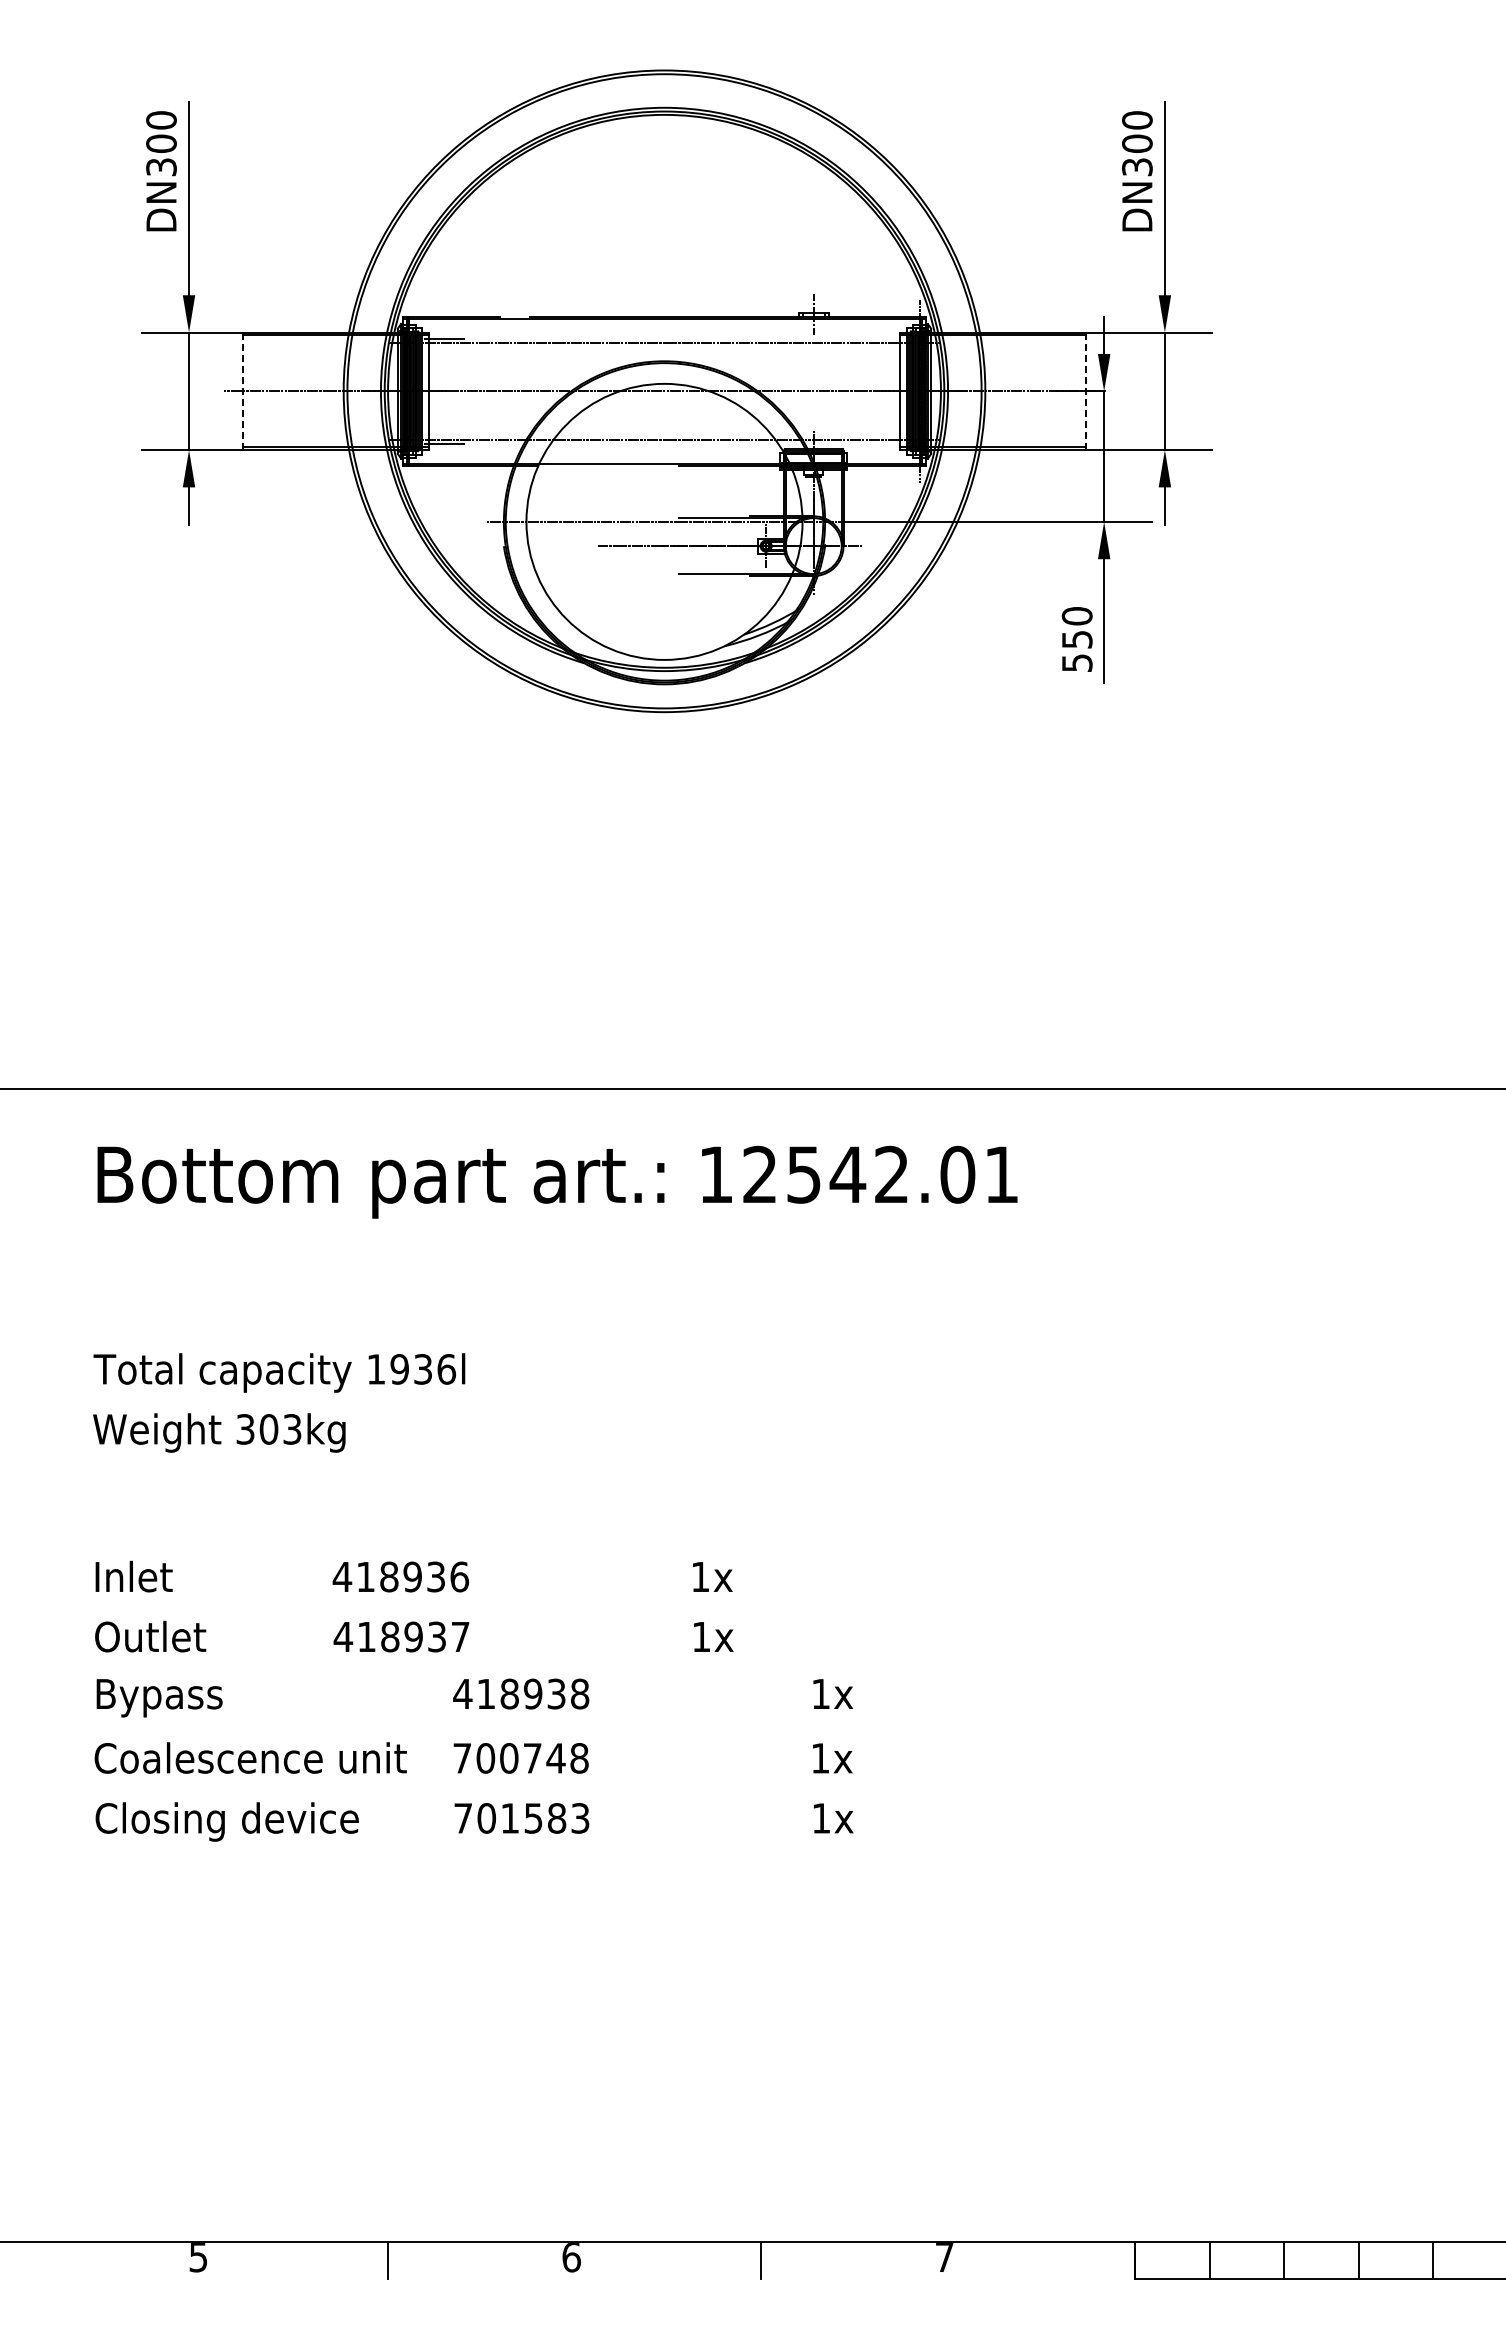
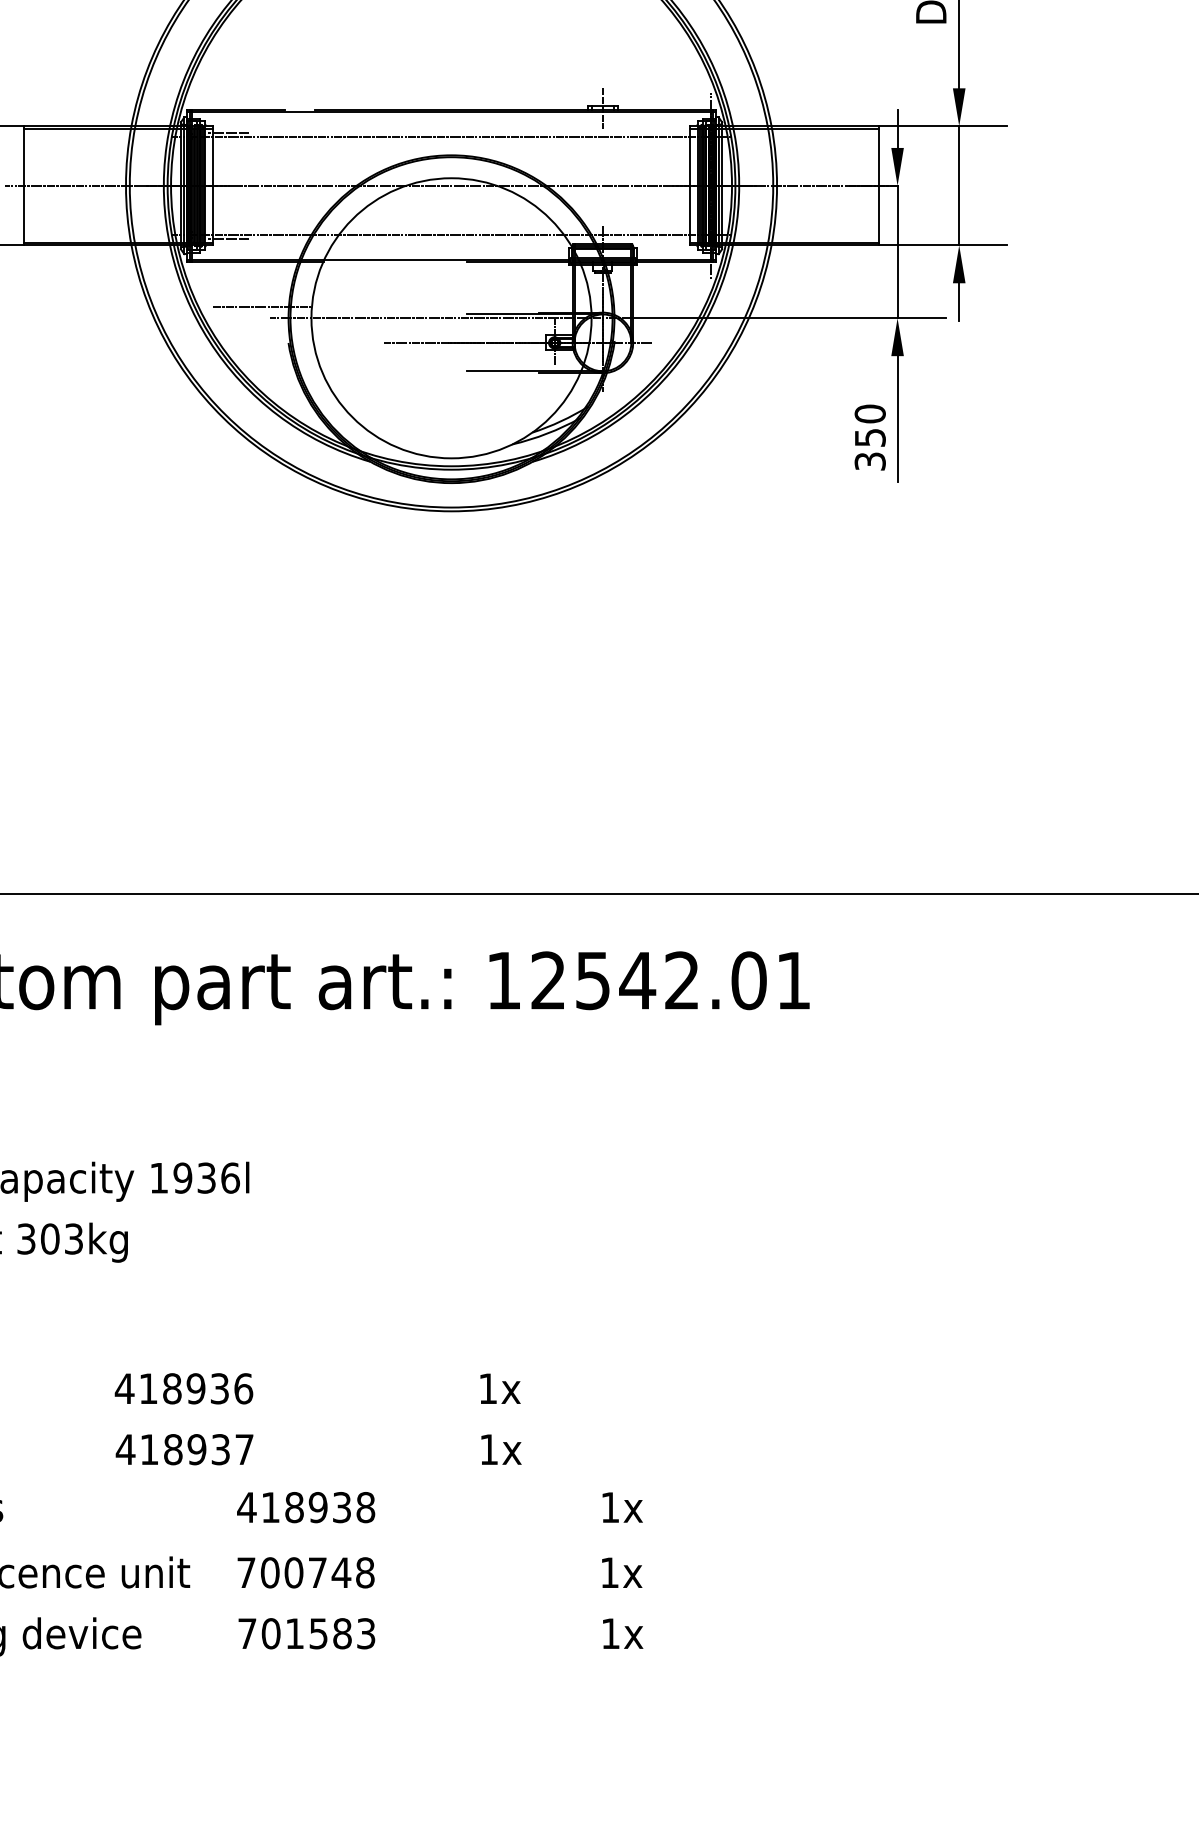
line: (242, 391) -> (23, 185), dashed -> solid
line: (1086, 391) -> (879, 185), dashed -> solid
line: (477, 510) -> (261, 306), added
text: (1076, 662) -> (869, 460), 550 -> 350

